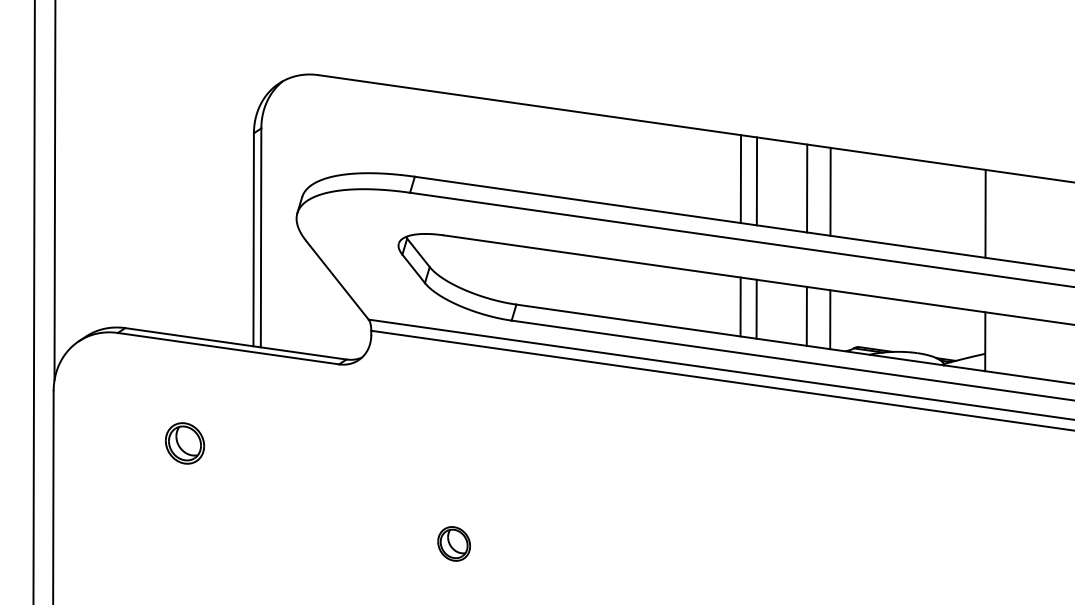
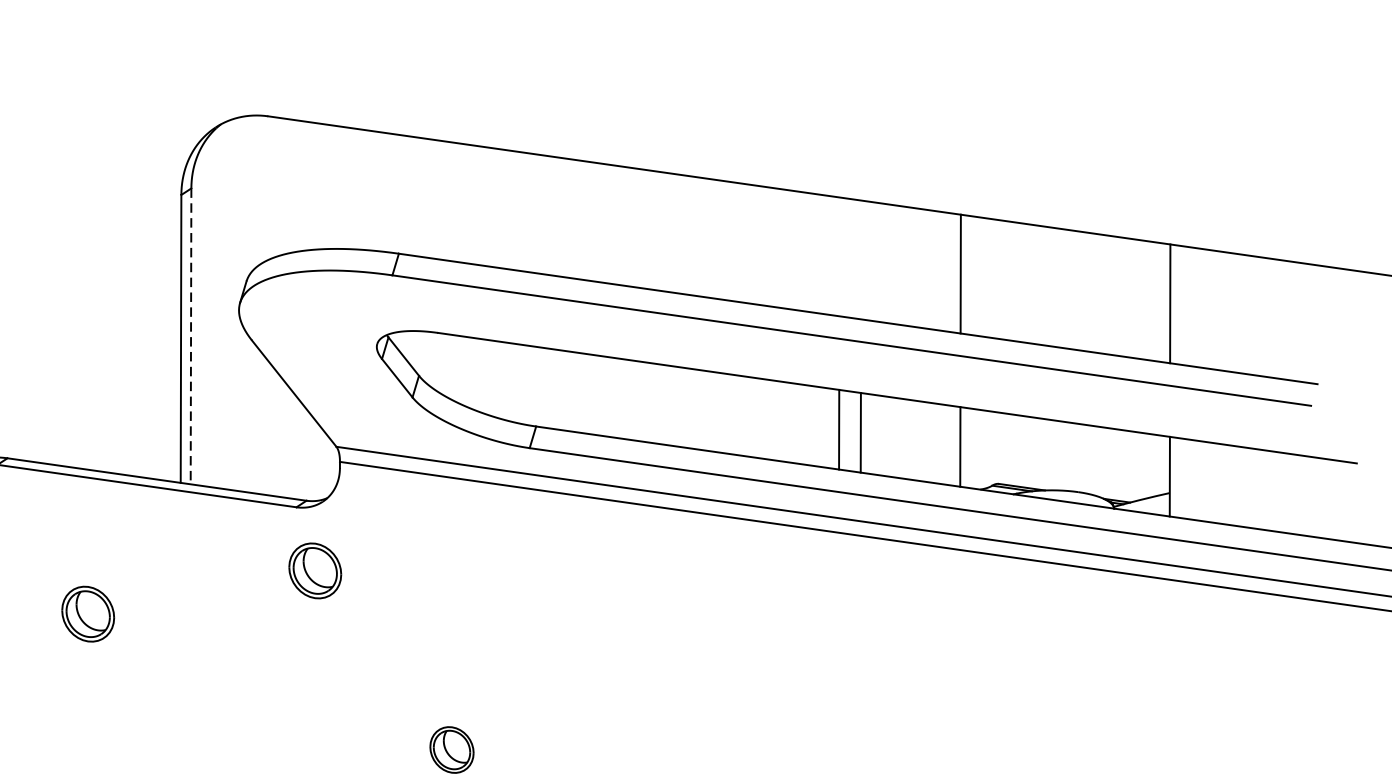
line: (740, 179) -> (839, 257), removed
line: (756, 181) -> (860, 260), removed
line: (807, 188) -> (929, 269), removed
line: (261, 238) -> (191, 337), solid -> dashed
line: (806, 315) -> (928, 441), removed
part: (352, 411) -> (314, 570), added

